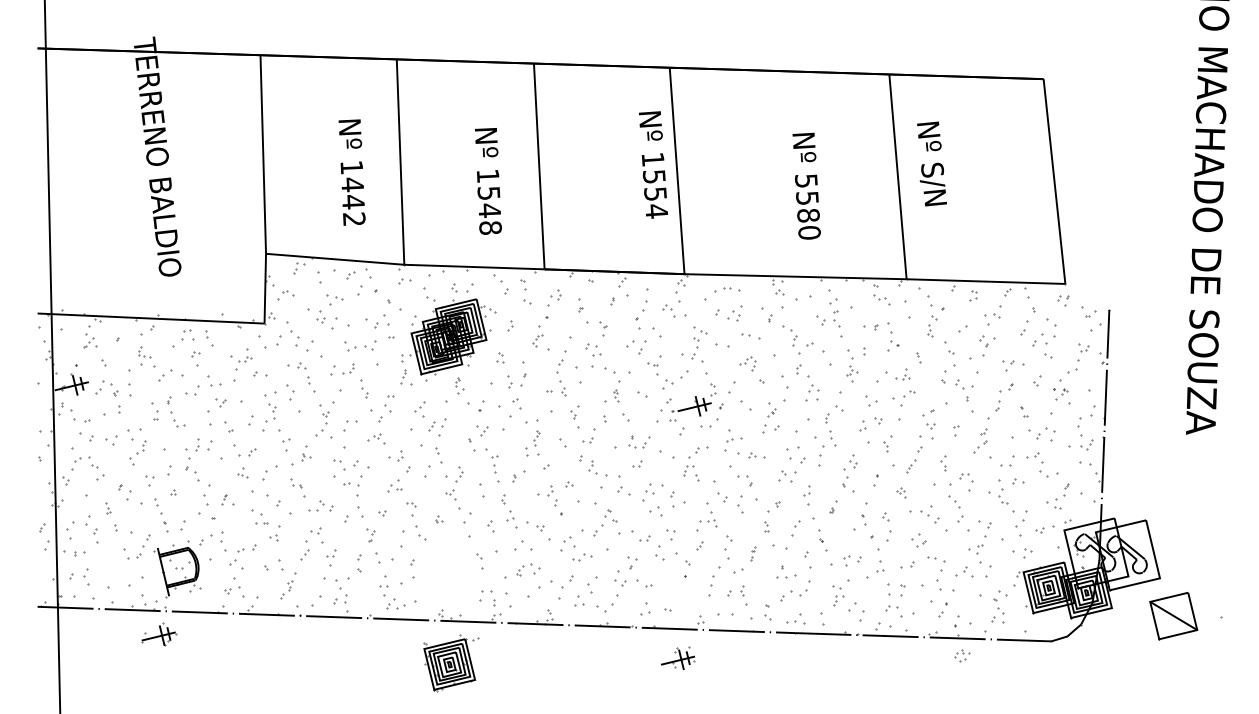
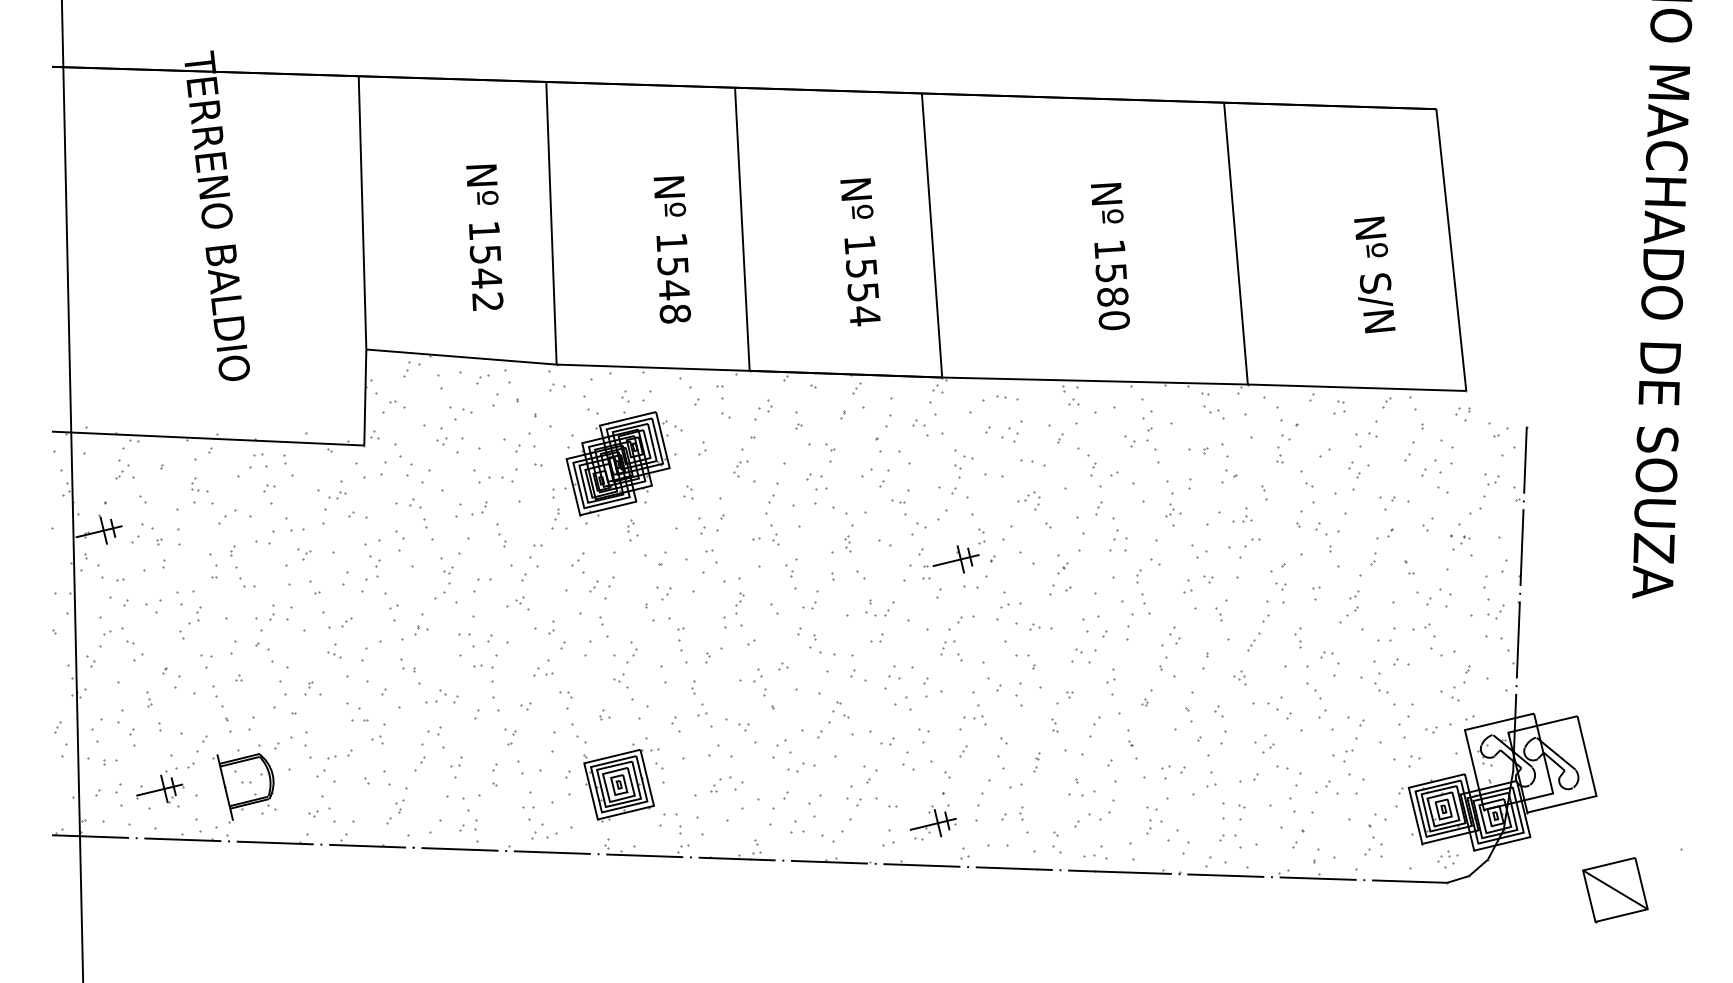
text: (931, 163) -> (1374, 274), moved
text: (653, 165) -> (860, 252), moved
text: (806, 181) -> (1109, 249), 5580 -> 1580
text: (351, 184) -> (484, 254), 1442 -> 1542
part: (1173, 616) -> (1615, 890), moved
part: (159, 633) -> (160, 786), moved
part: (961, 655) -> (1447, 859), moved
part: (677, 657) -> (932, 820), moved
part: (451, 662) -> (621, 782), moved

